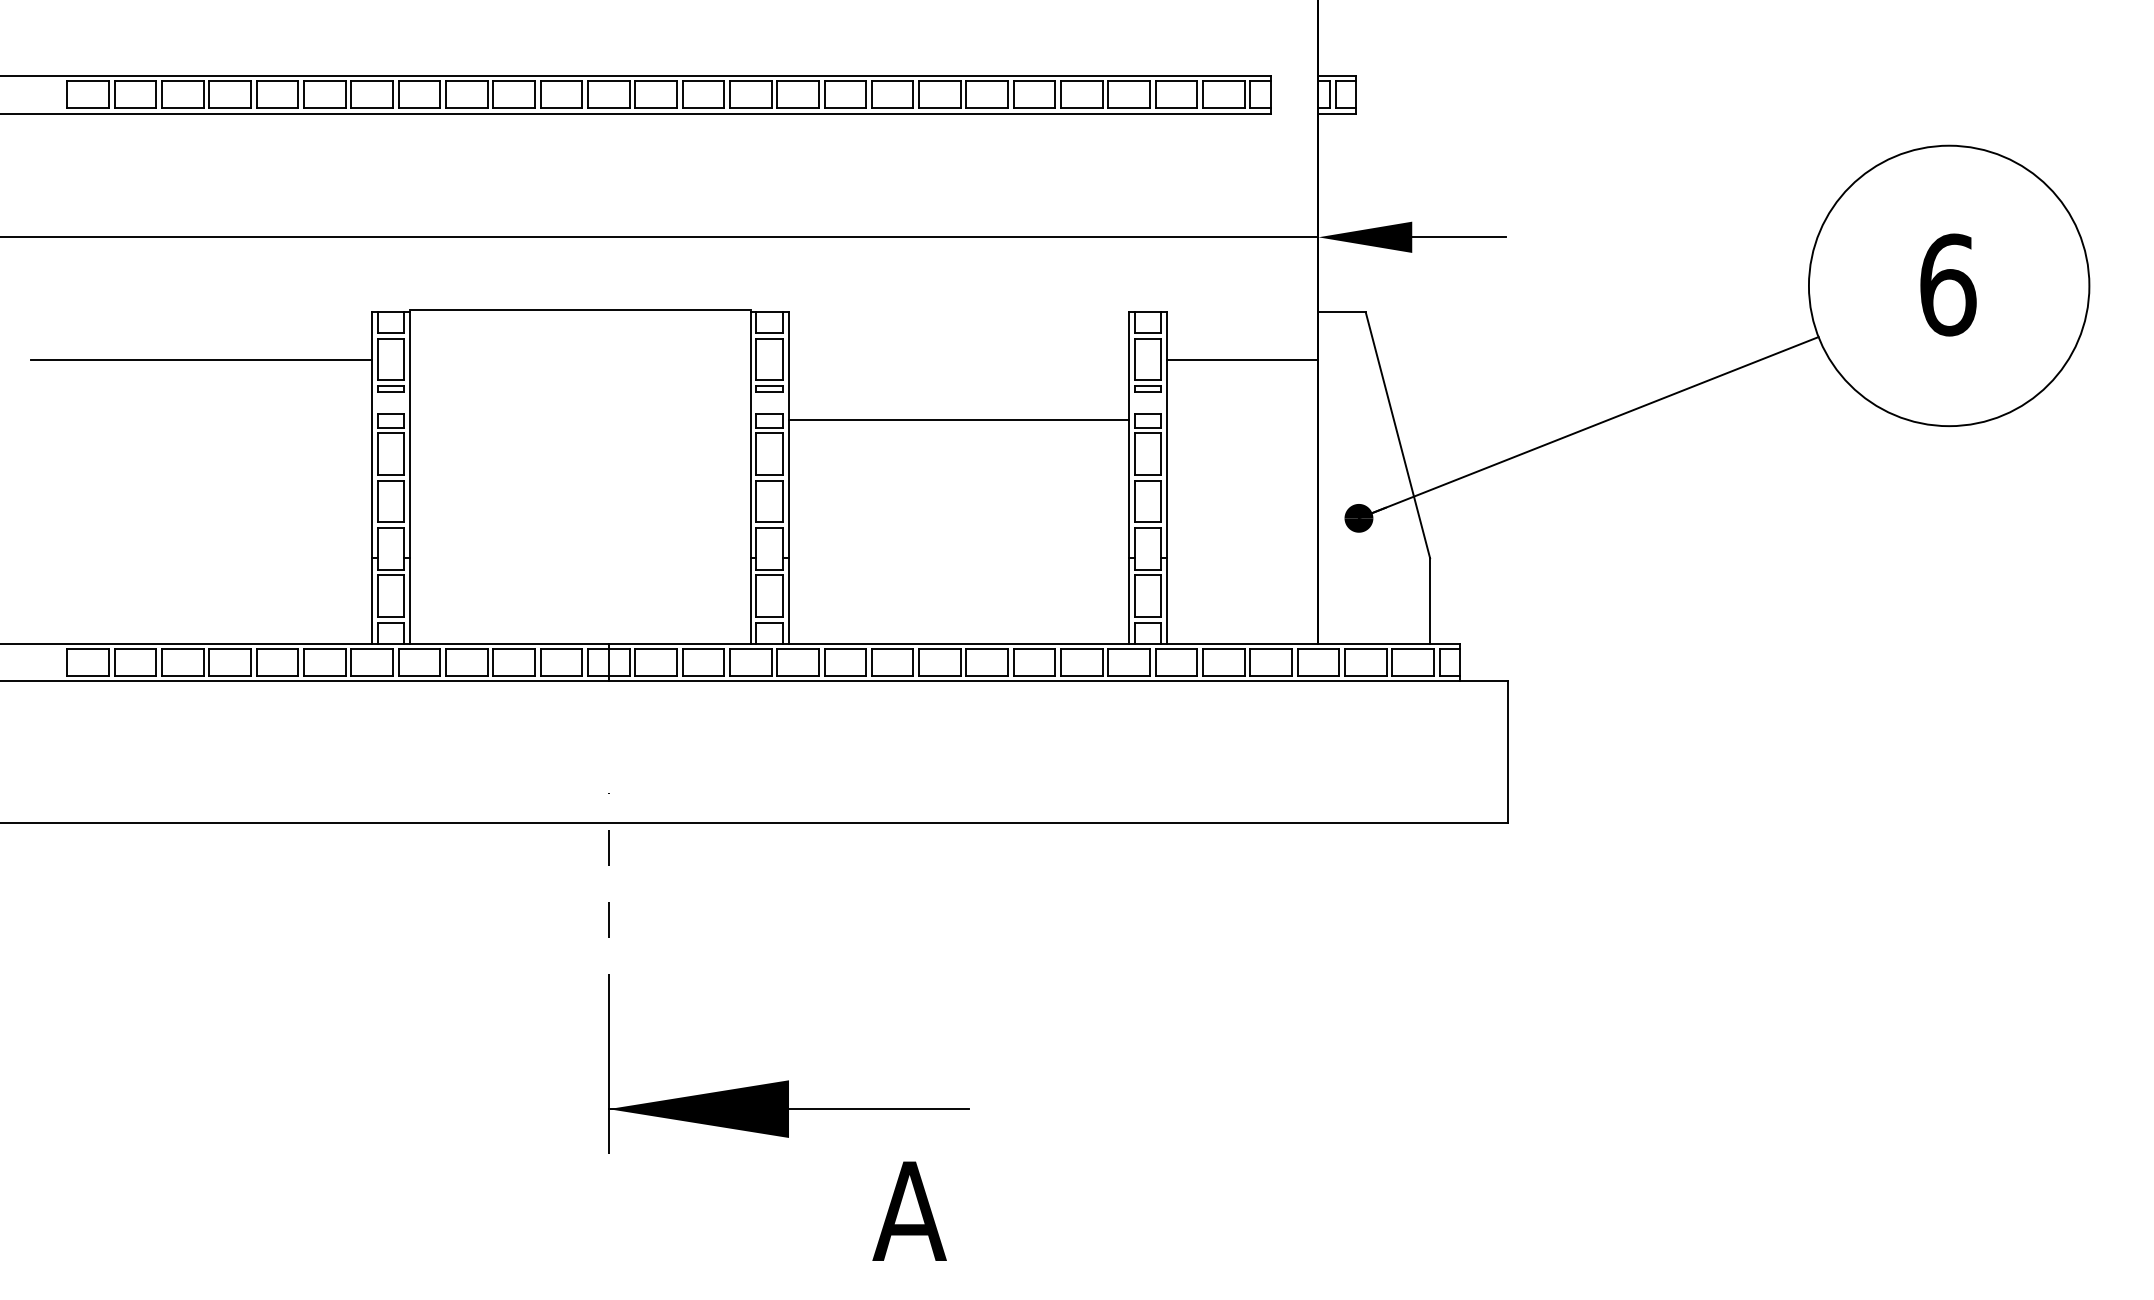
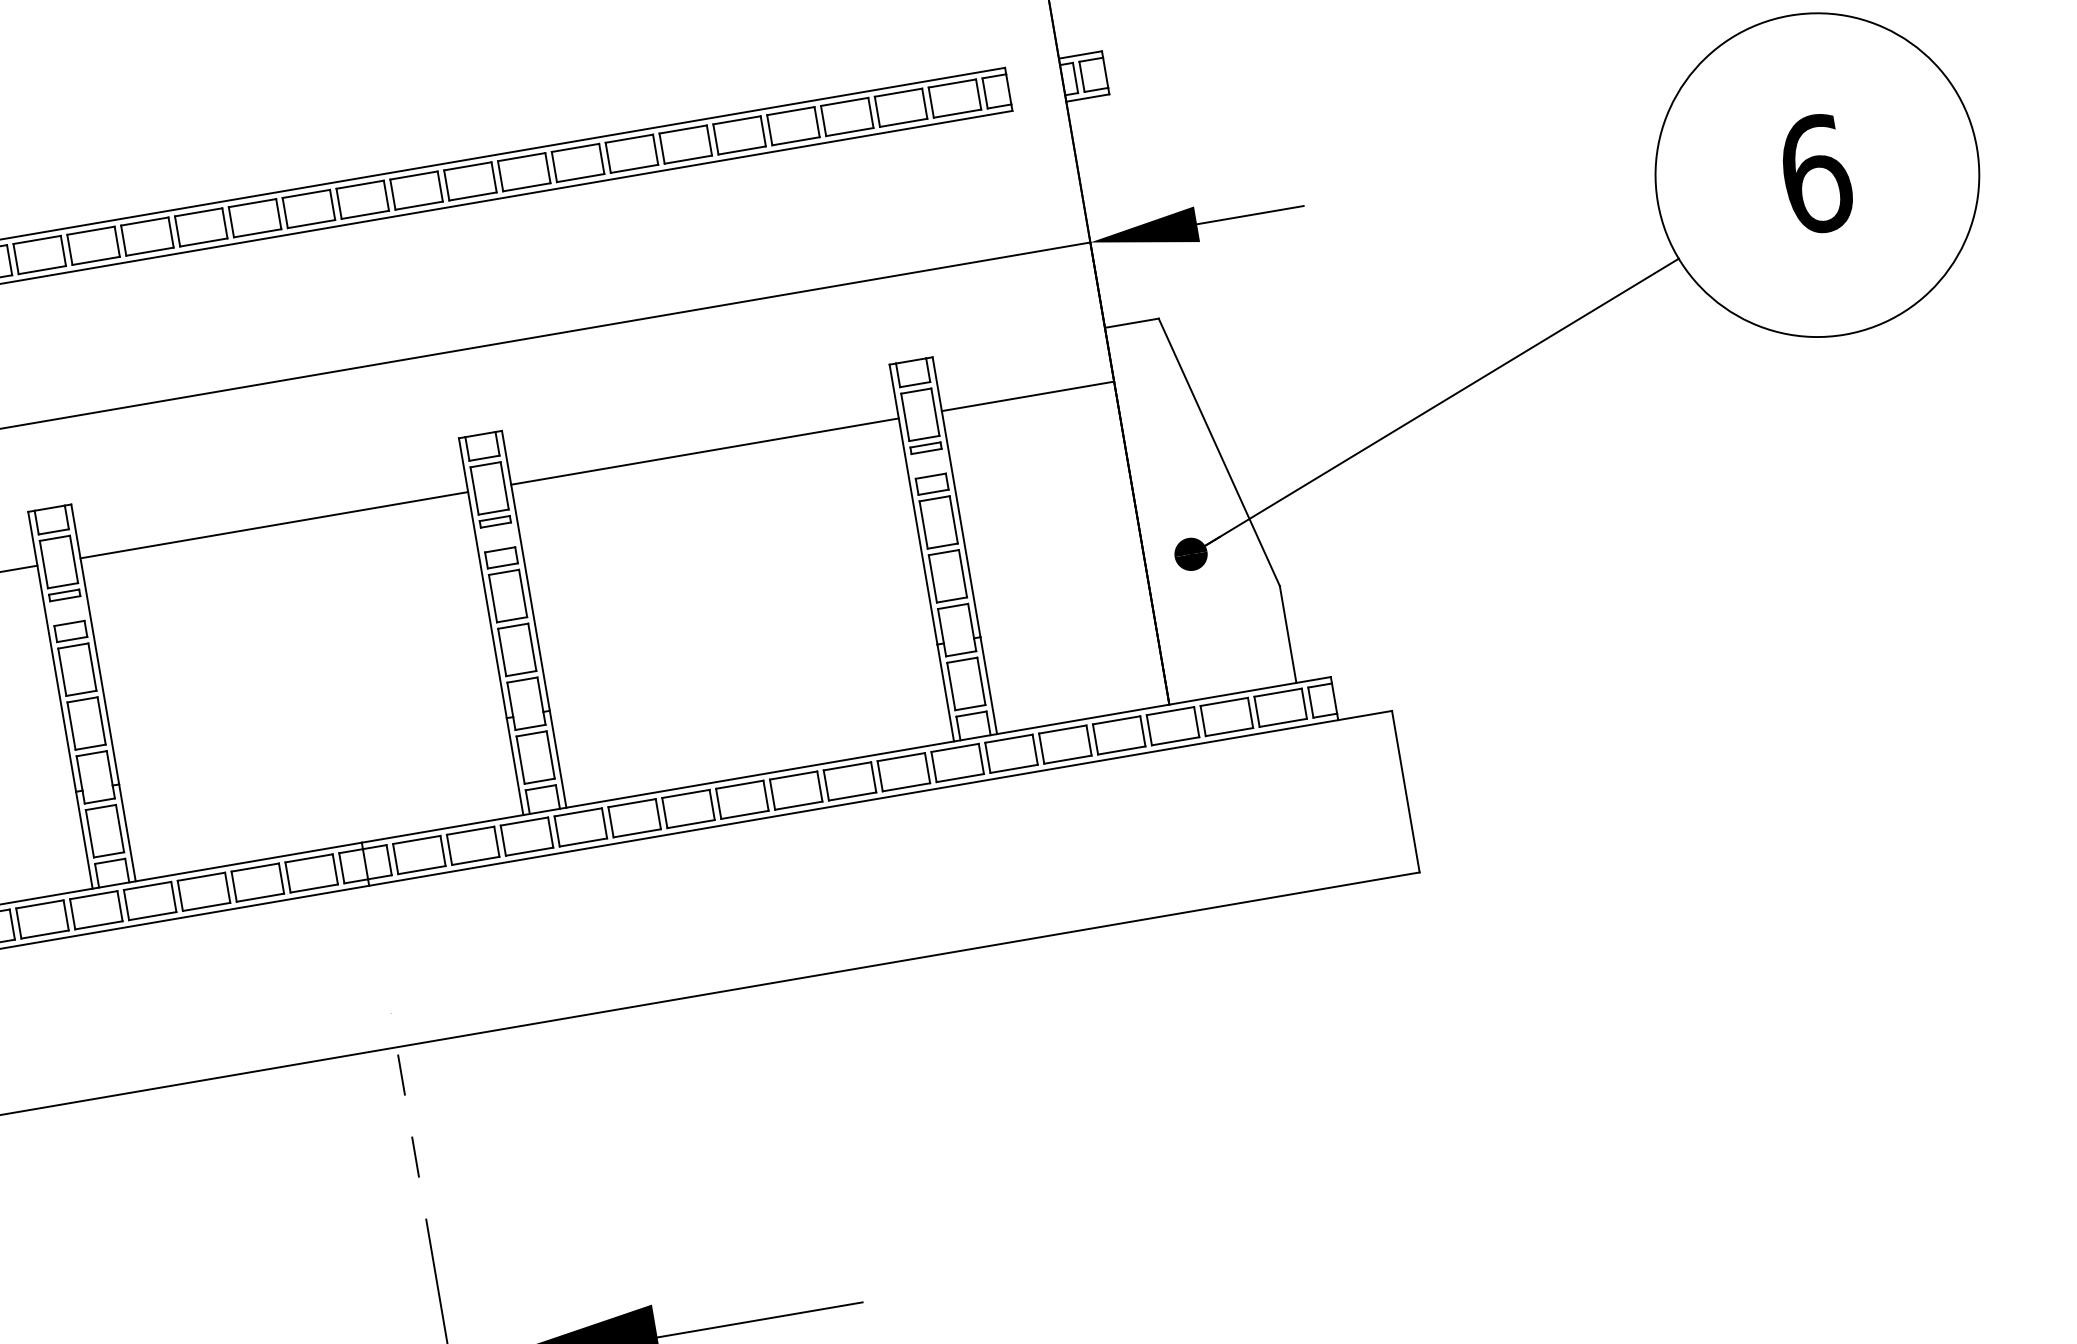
line: (580, 309) -> (274, 525), moved
line: (958, 419) -> (704, 451), moved

